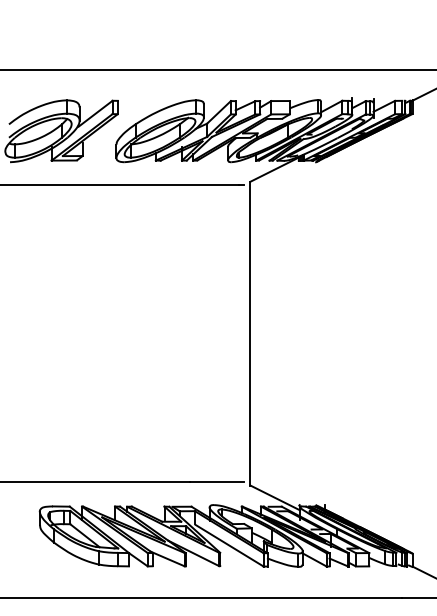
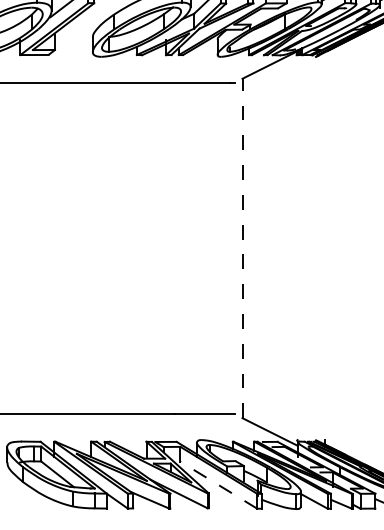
line: (250, 333) -> (242, 248), solid -> dashed
line: (228, 545) -> (218, 485), solid -> dashed

